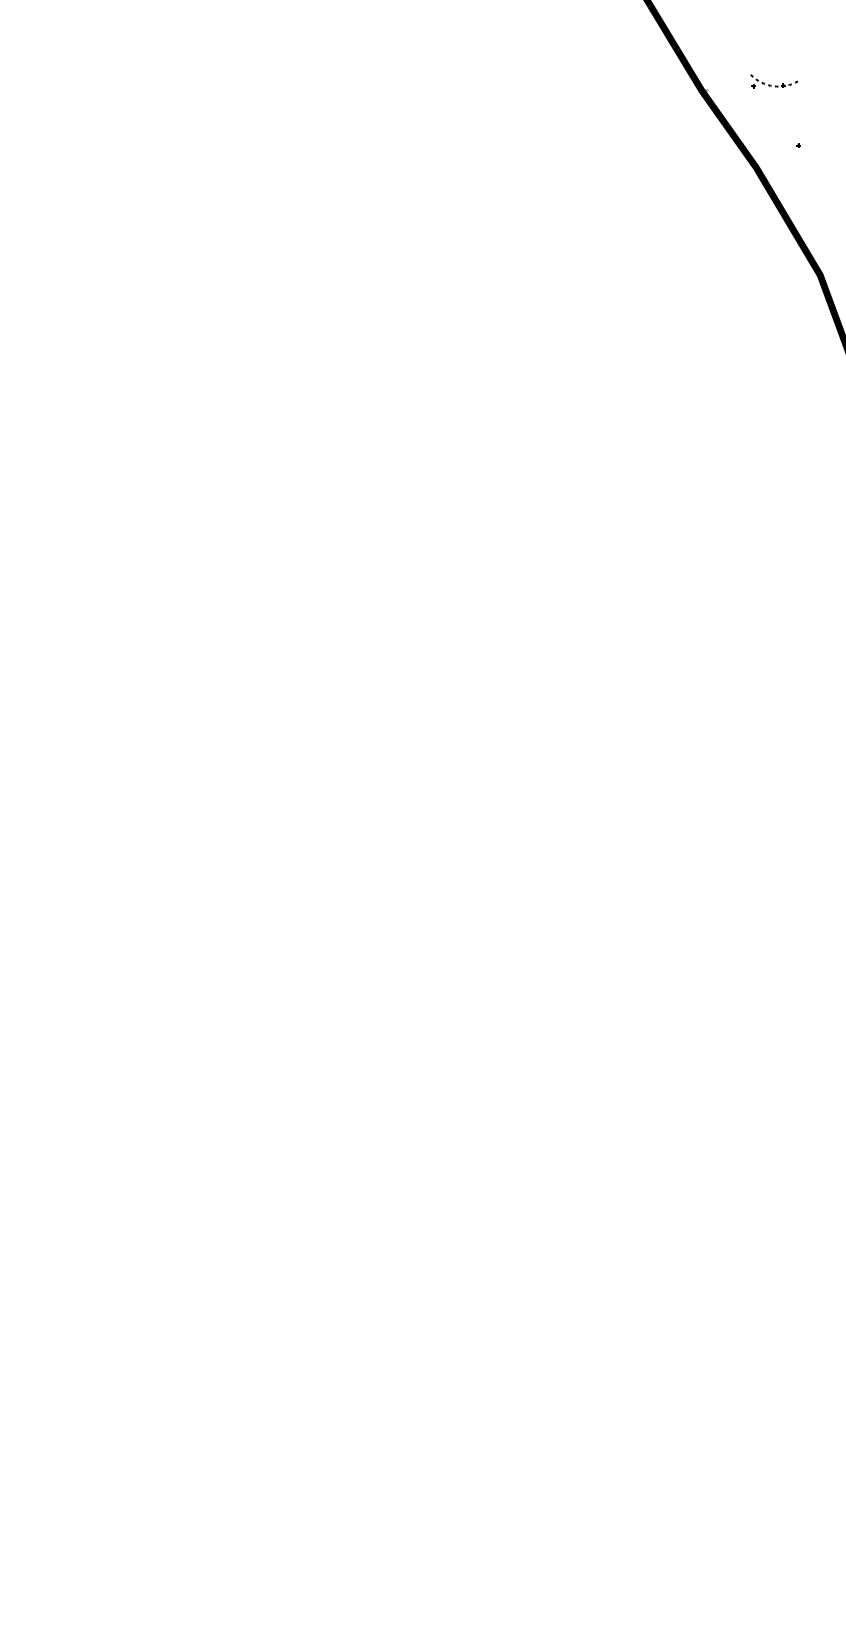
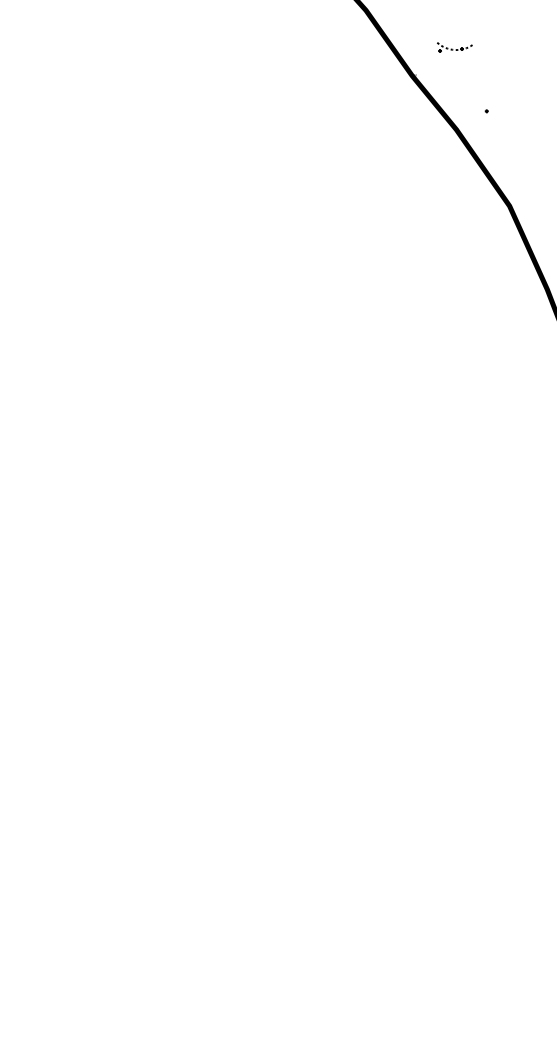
part: (773, 81) -> (454, 46), moved

